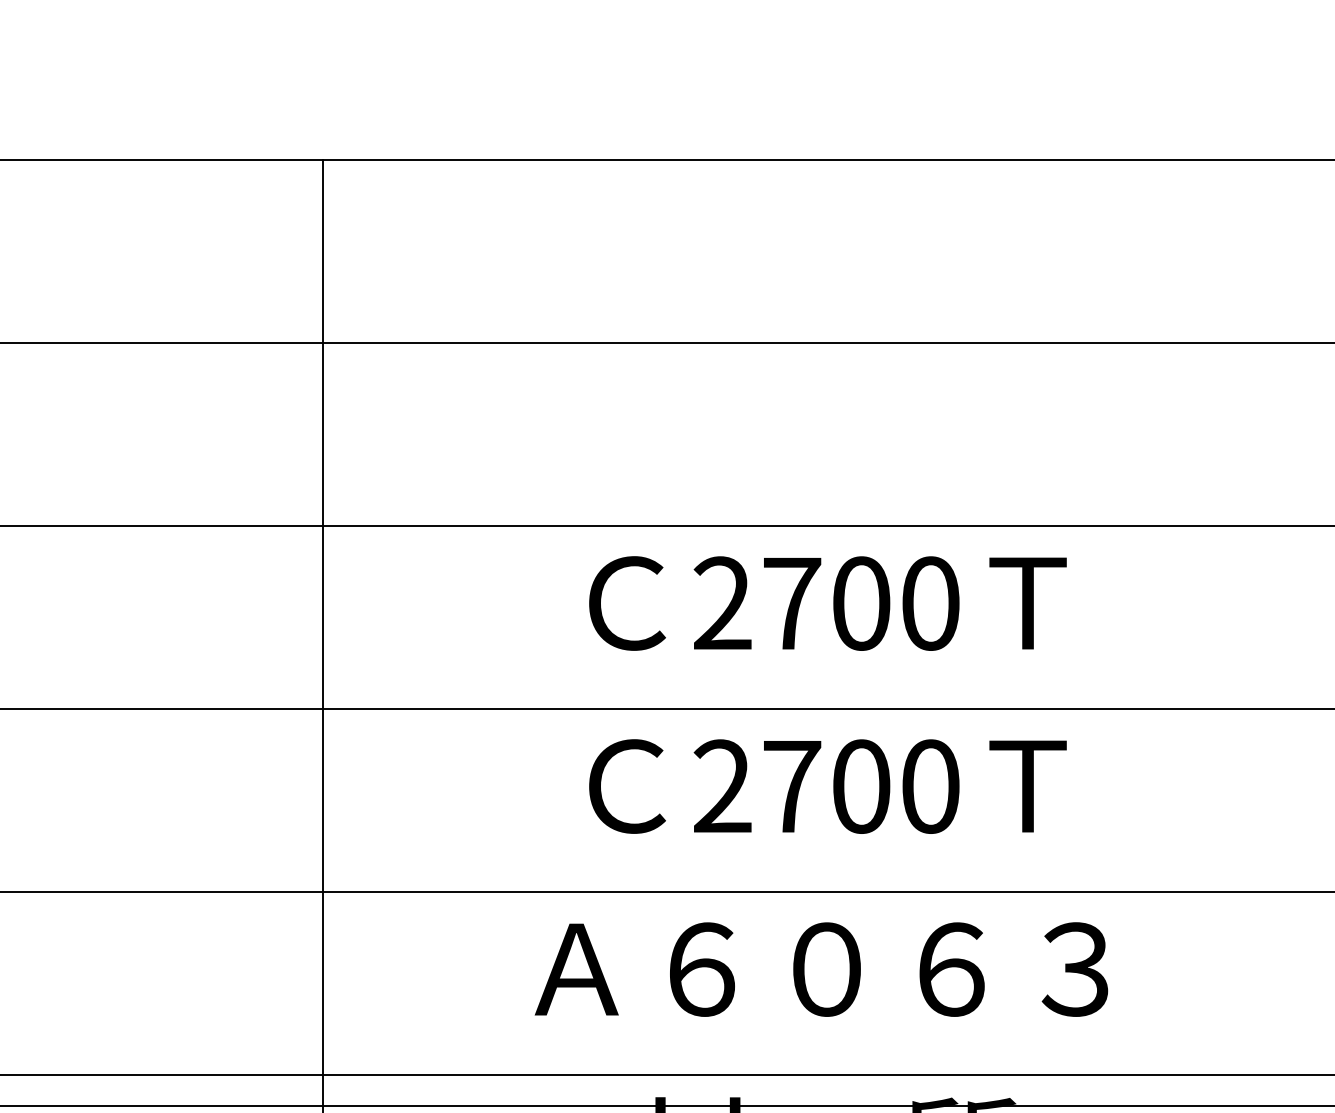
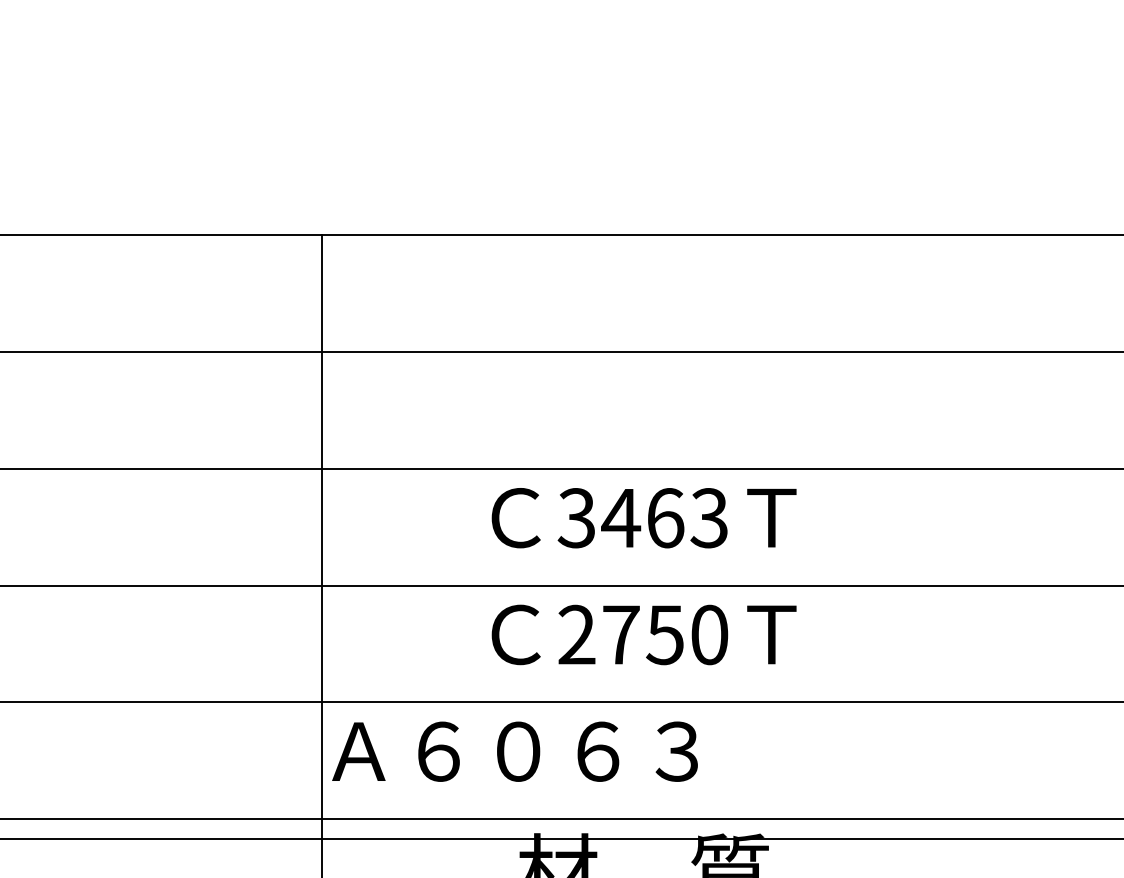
text: (825, 604) -> (642, 518), 2700 -> 3463
text: (859, 785) -> (664, 634), 2700 -> 2750
text: (820, 969) -> (514, 751), moved

